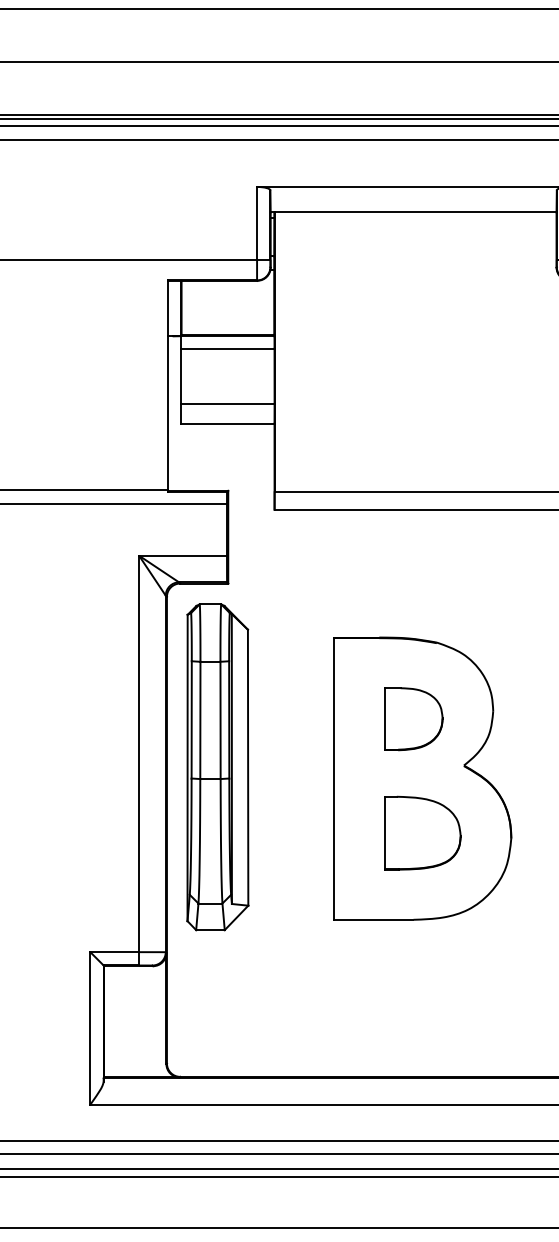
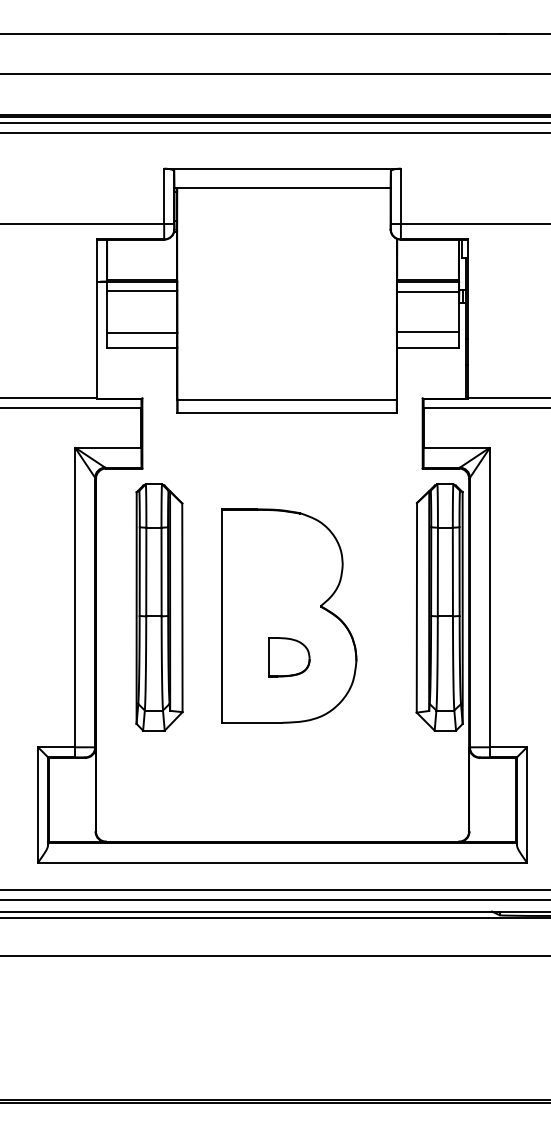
part: (413, 718) -> (282, 570), removed
part: (217, 767) -> (159, 607), moved
part: (422, 832) -> (289, 656), size x0.7

